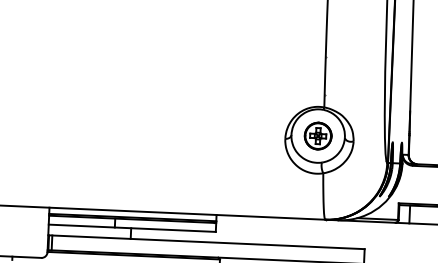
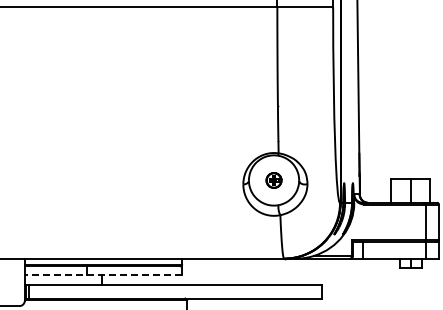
part: (317, 136) -> (273, 180), size x0.6
line: (132, 228) -> (103, 274), solid -> dashed

